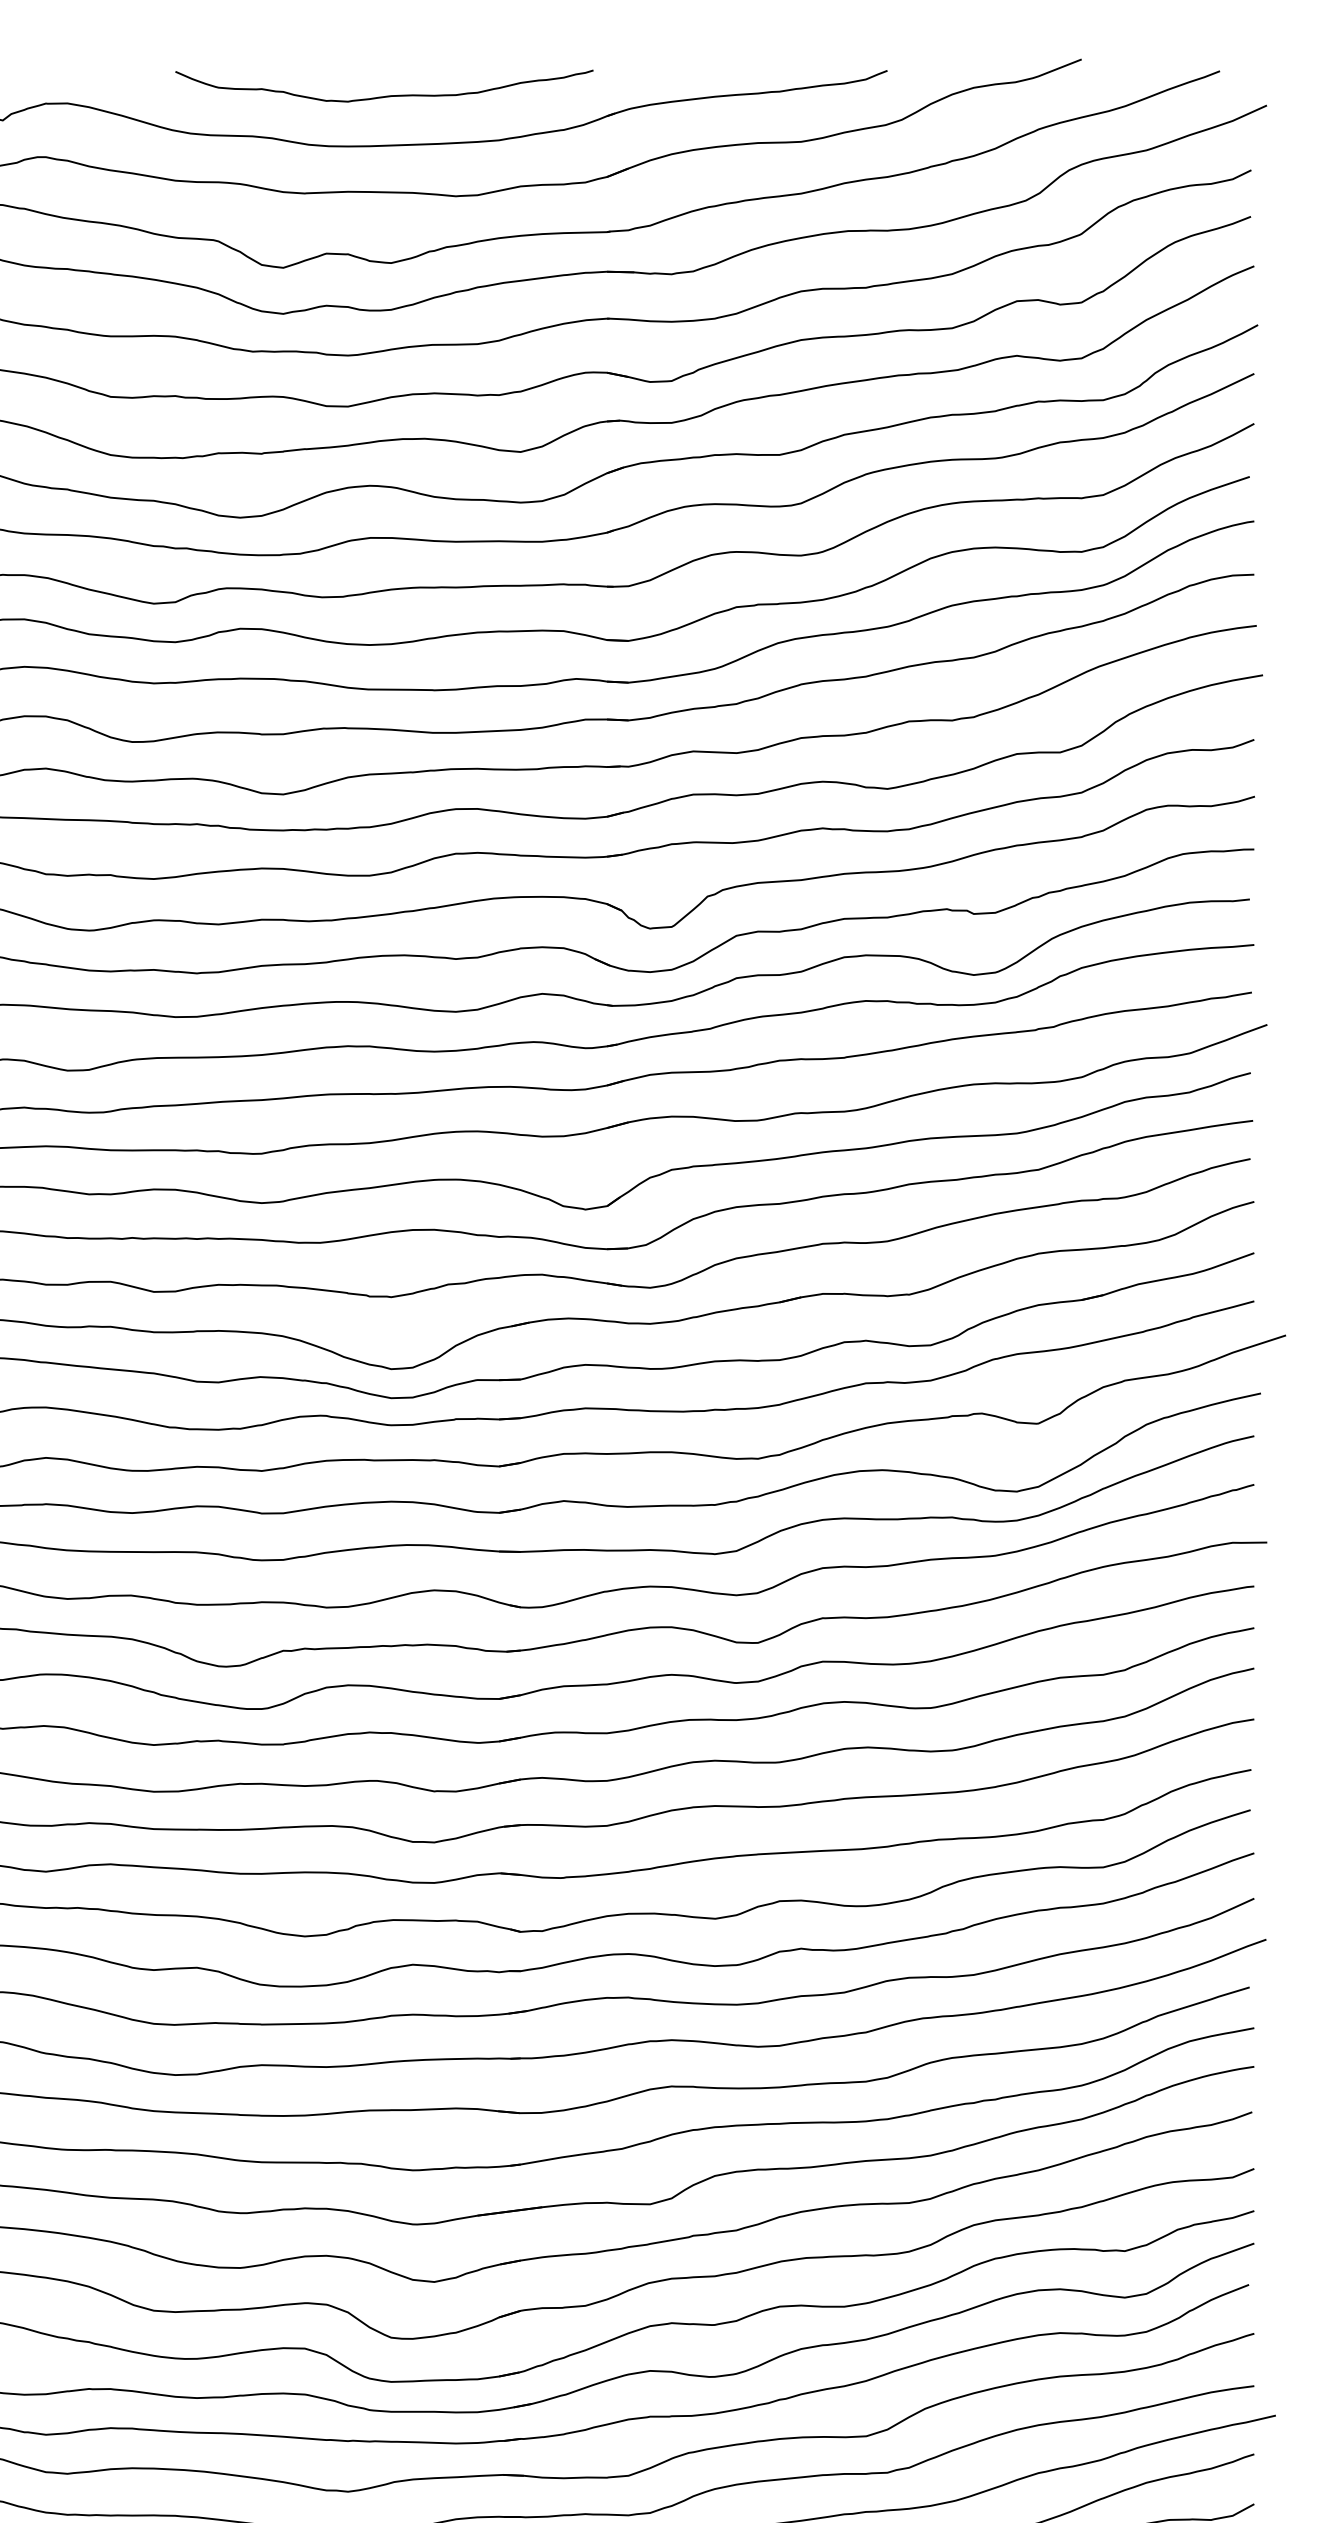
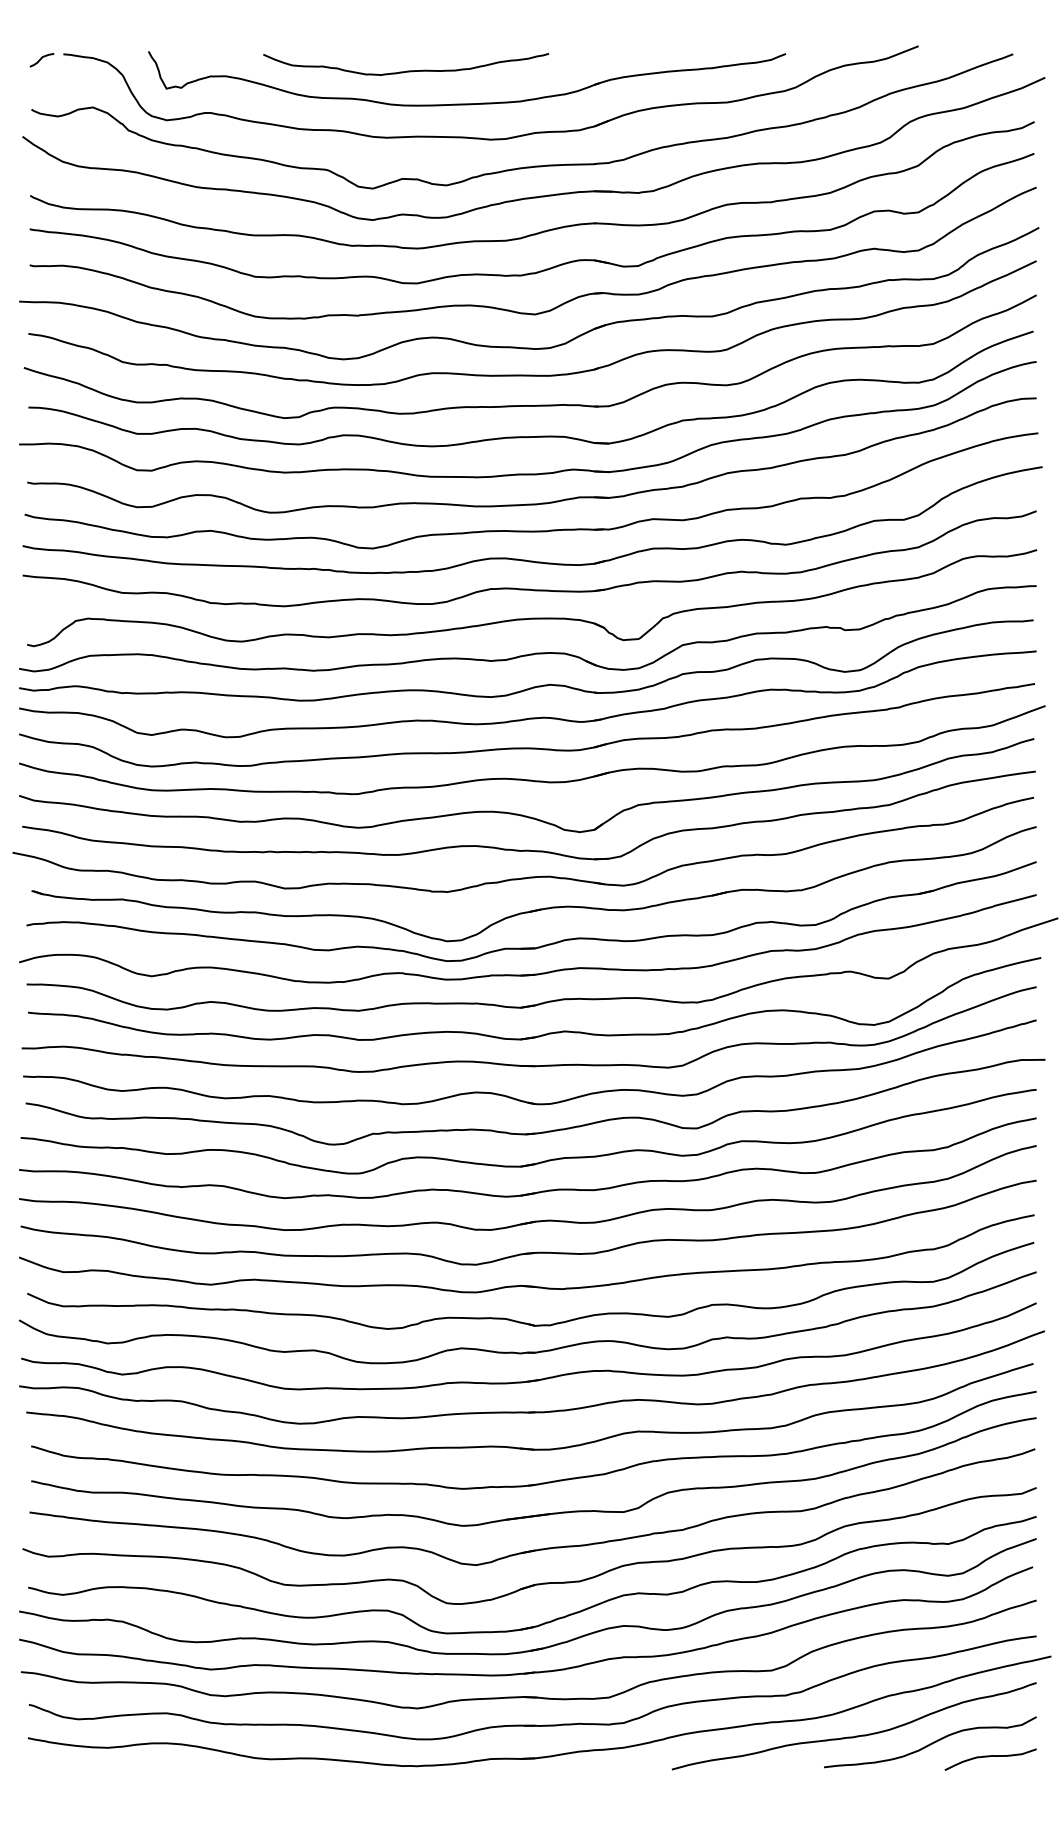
curve: (384, 95) -> (406, 70), moved

